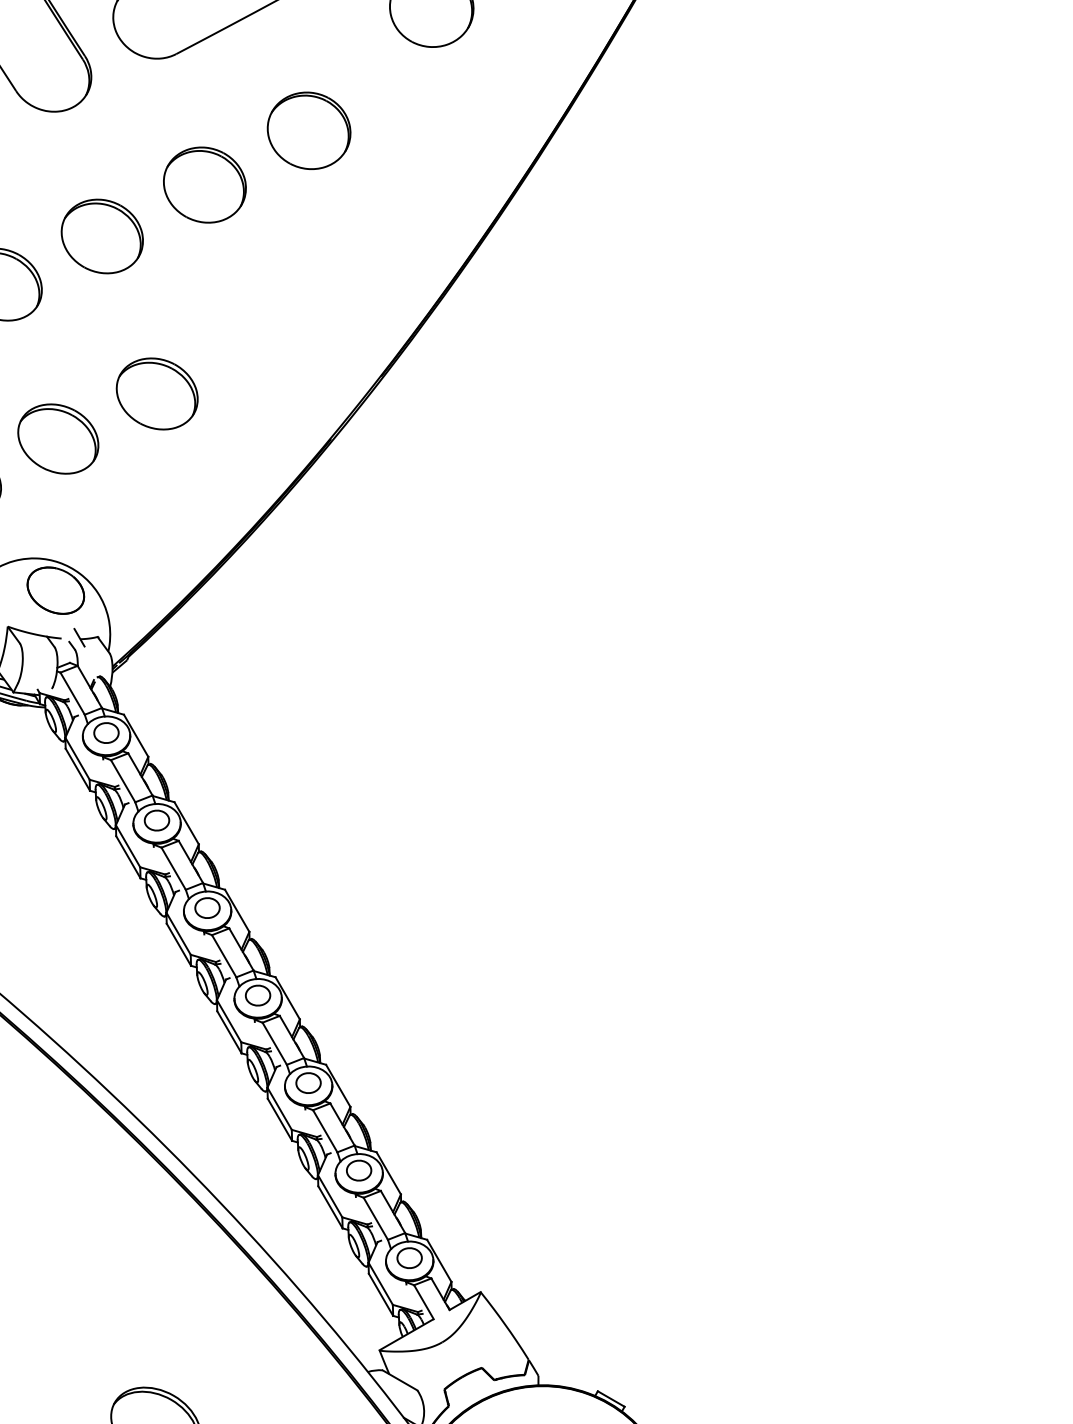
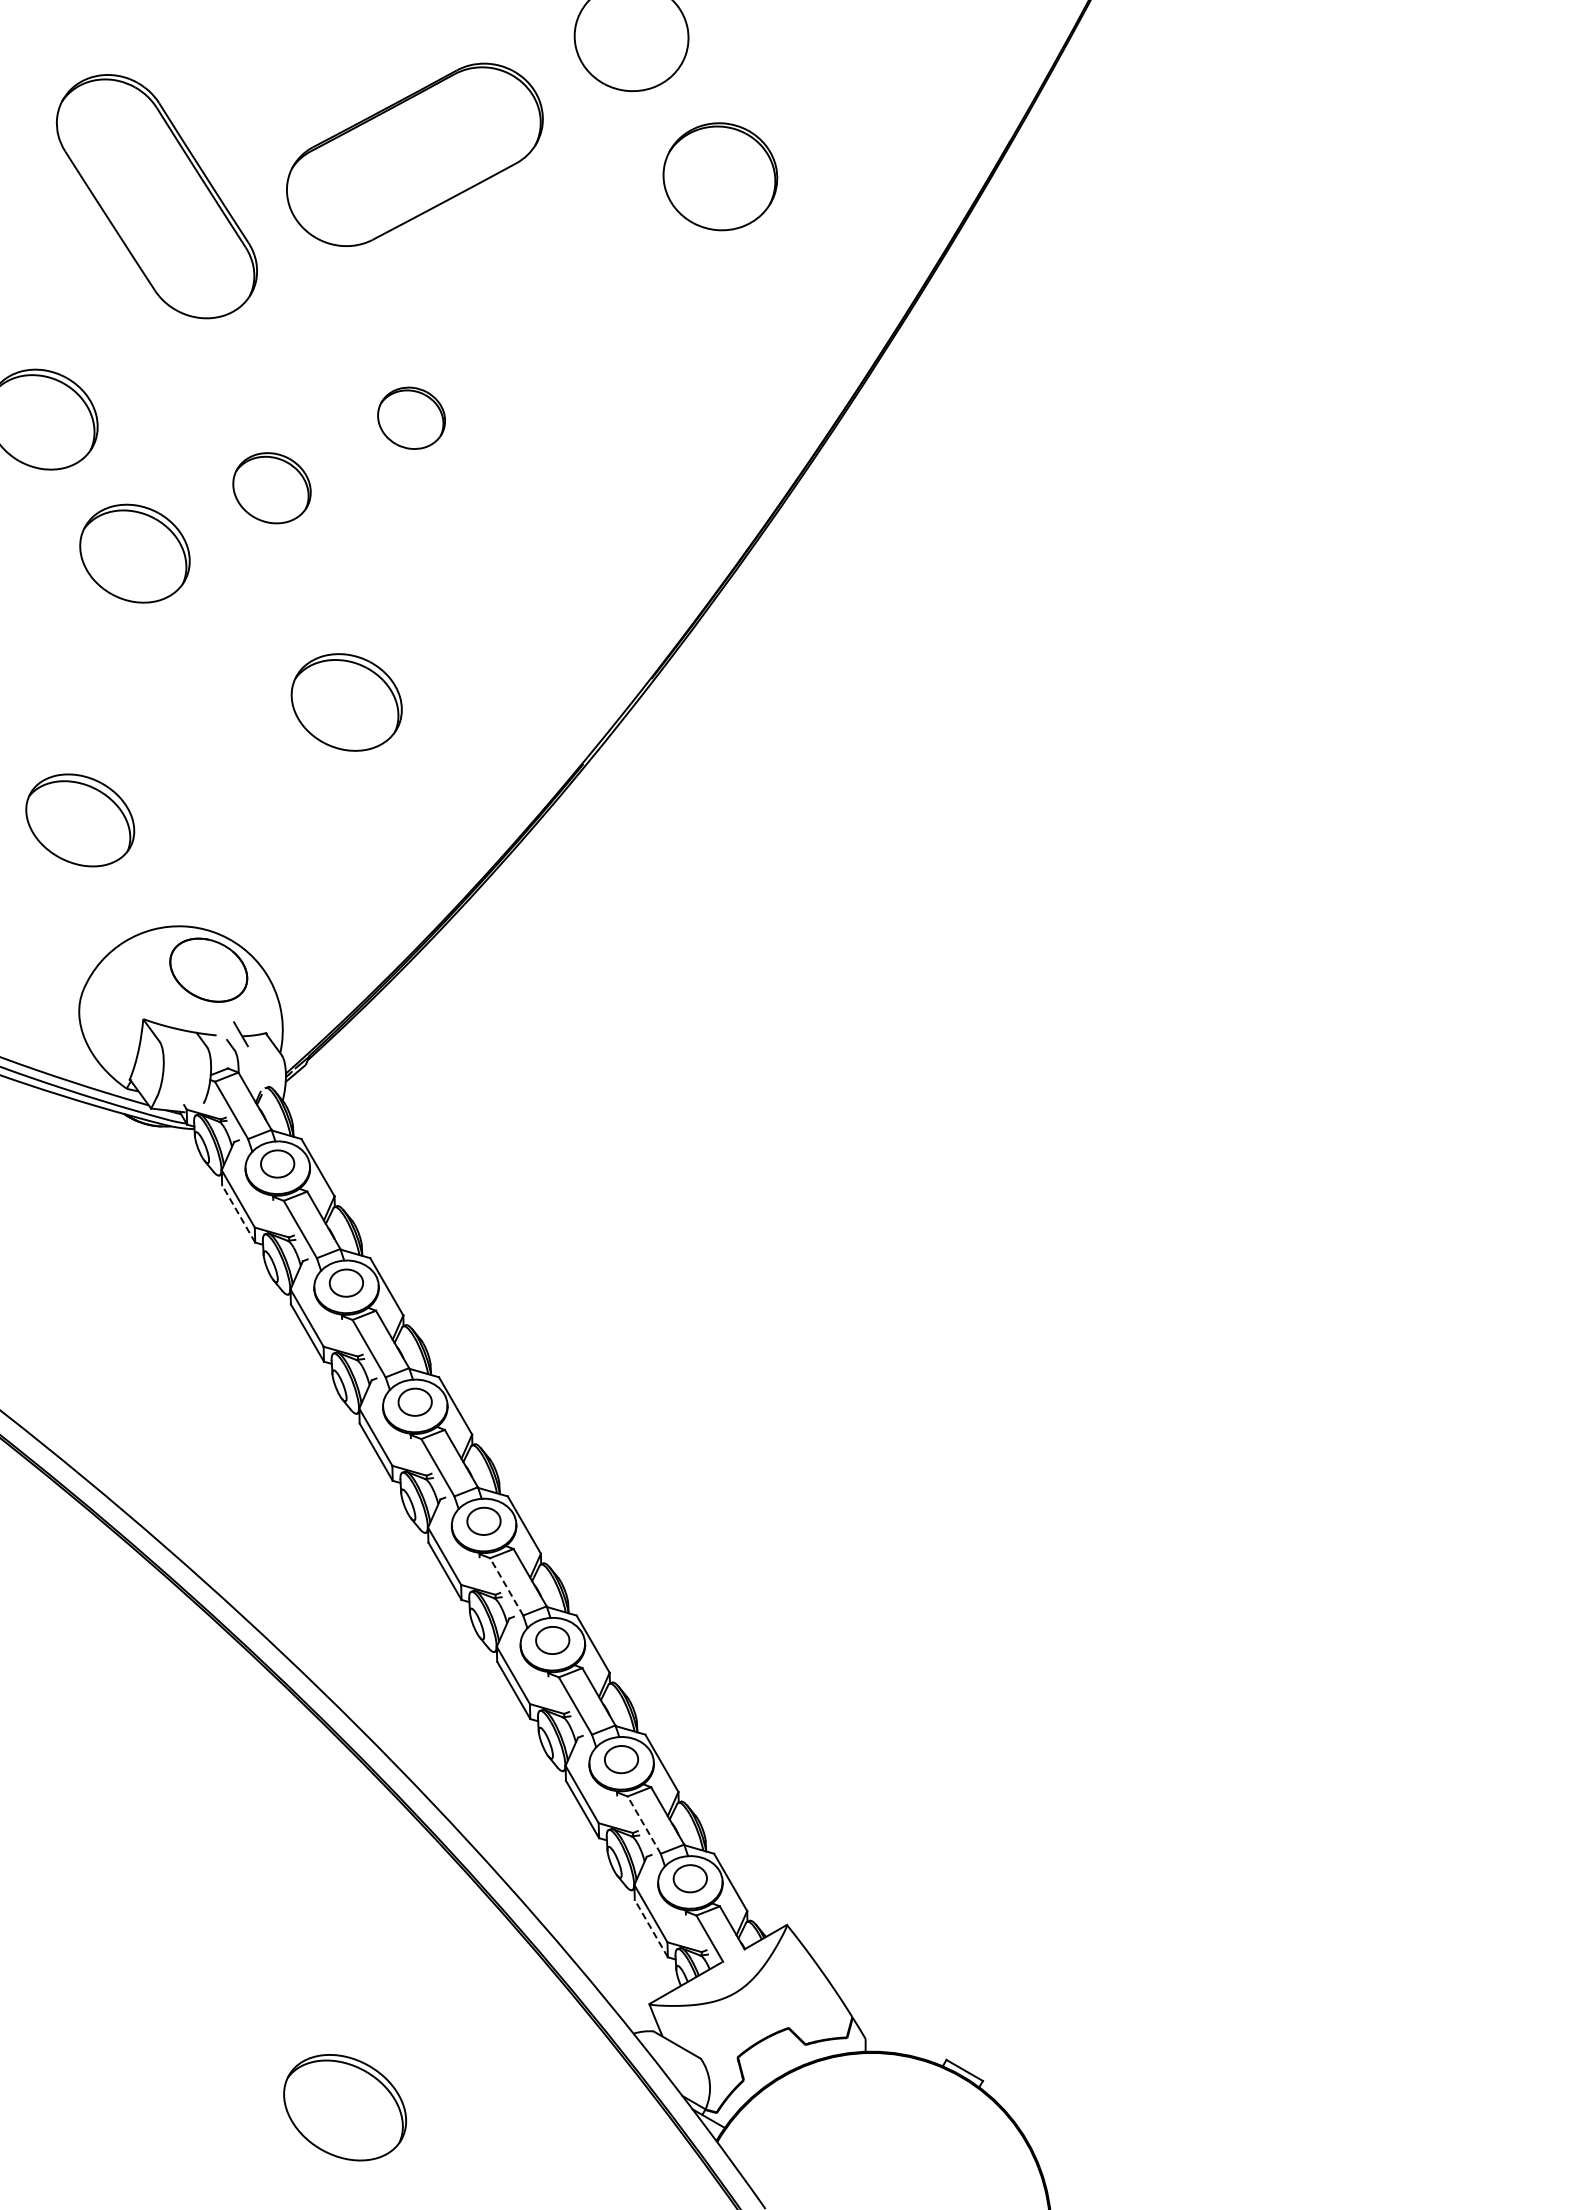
part: (309, 130) -> (553, 344), removed
part: (204, 185) -> (411, 418), size x0.6
part: (101, 236) -> (271, 488), size x0.7
part: (57, 438) -> (211, 763), removed
line: (77, 769) -> (238, 1213), solid -> dashed
line: (274, 1043) -> (506, 1586), solid -> dashed
line: (375, 1218) -> (643, 1824), solid -> dashed
line: (381, 1294) -> (651, 1928), solid -> dashed

